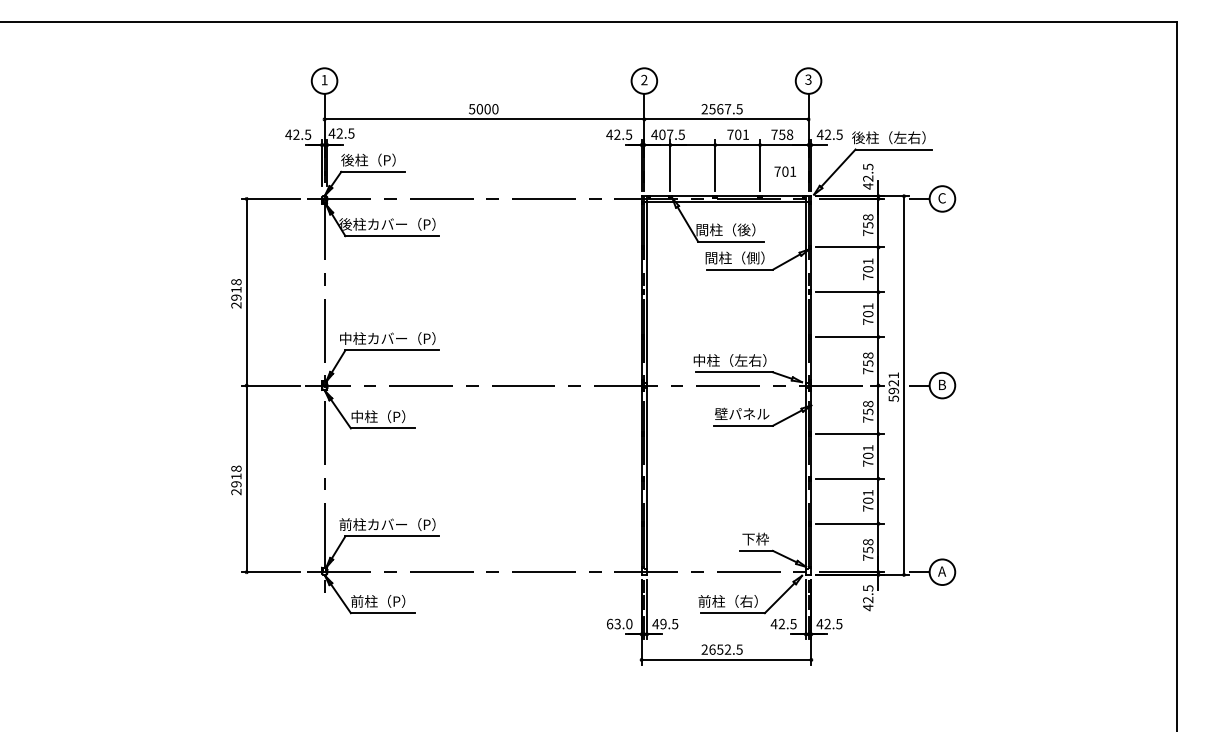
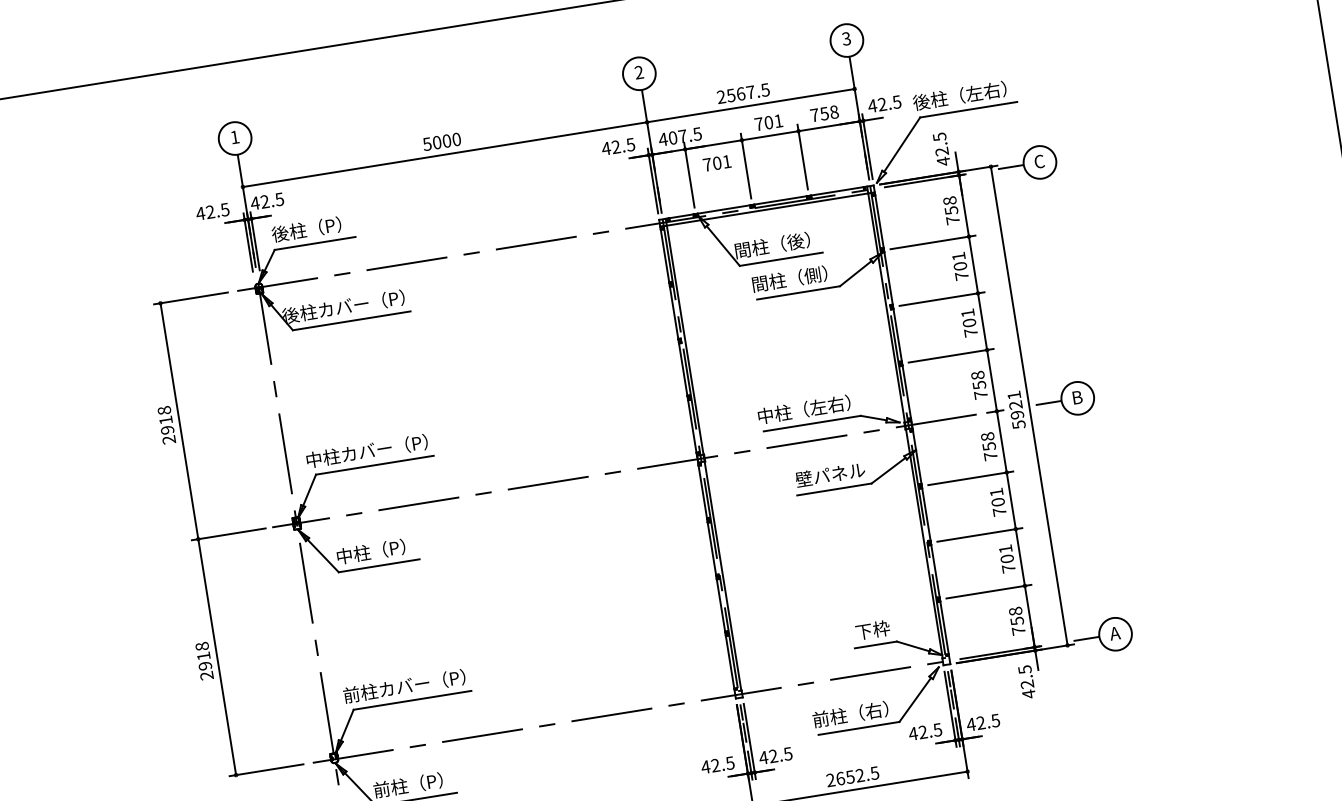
text: (785, 171) -> (717, 162), moved
text: (619, 623) -> (717, 764), 63.0 -> 42.5
text: (663, 624) -> (773, 756), 49.5 -> 42.5

